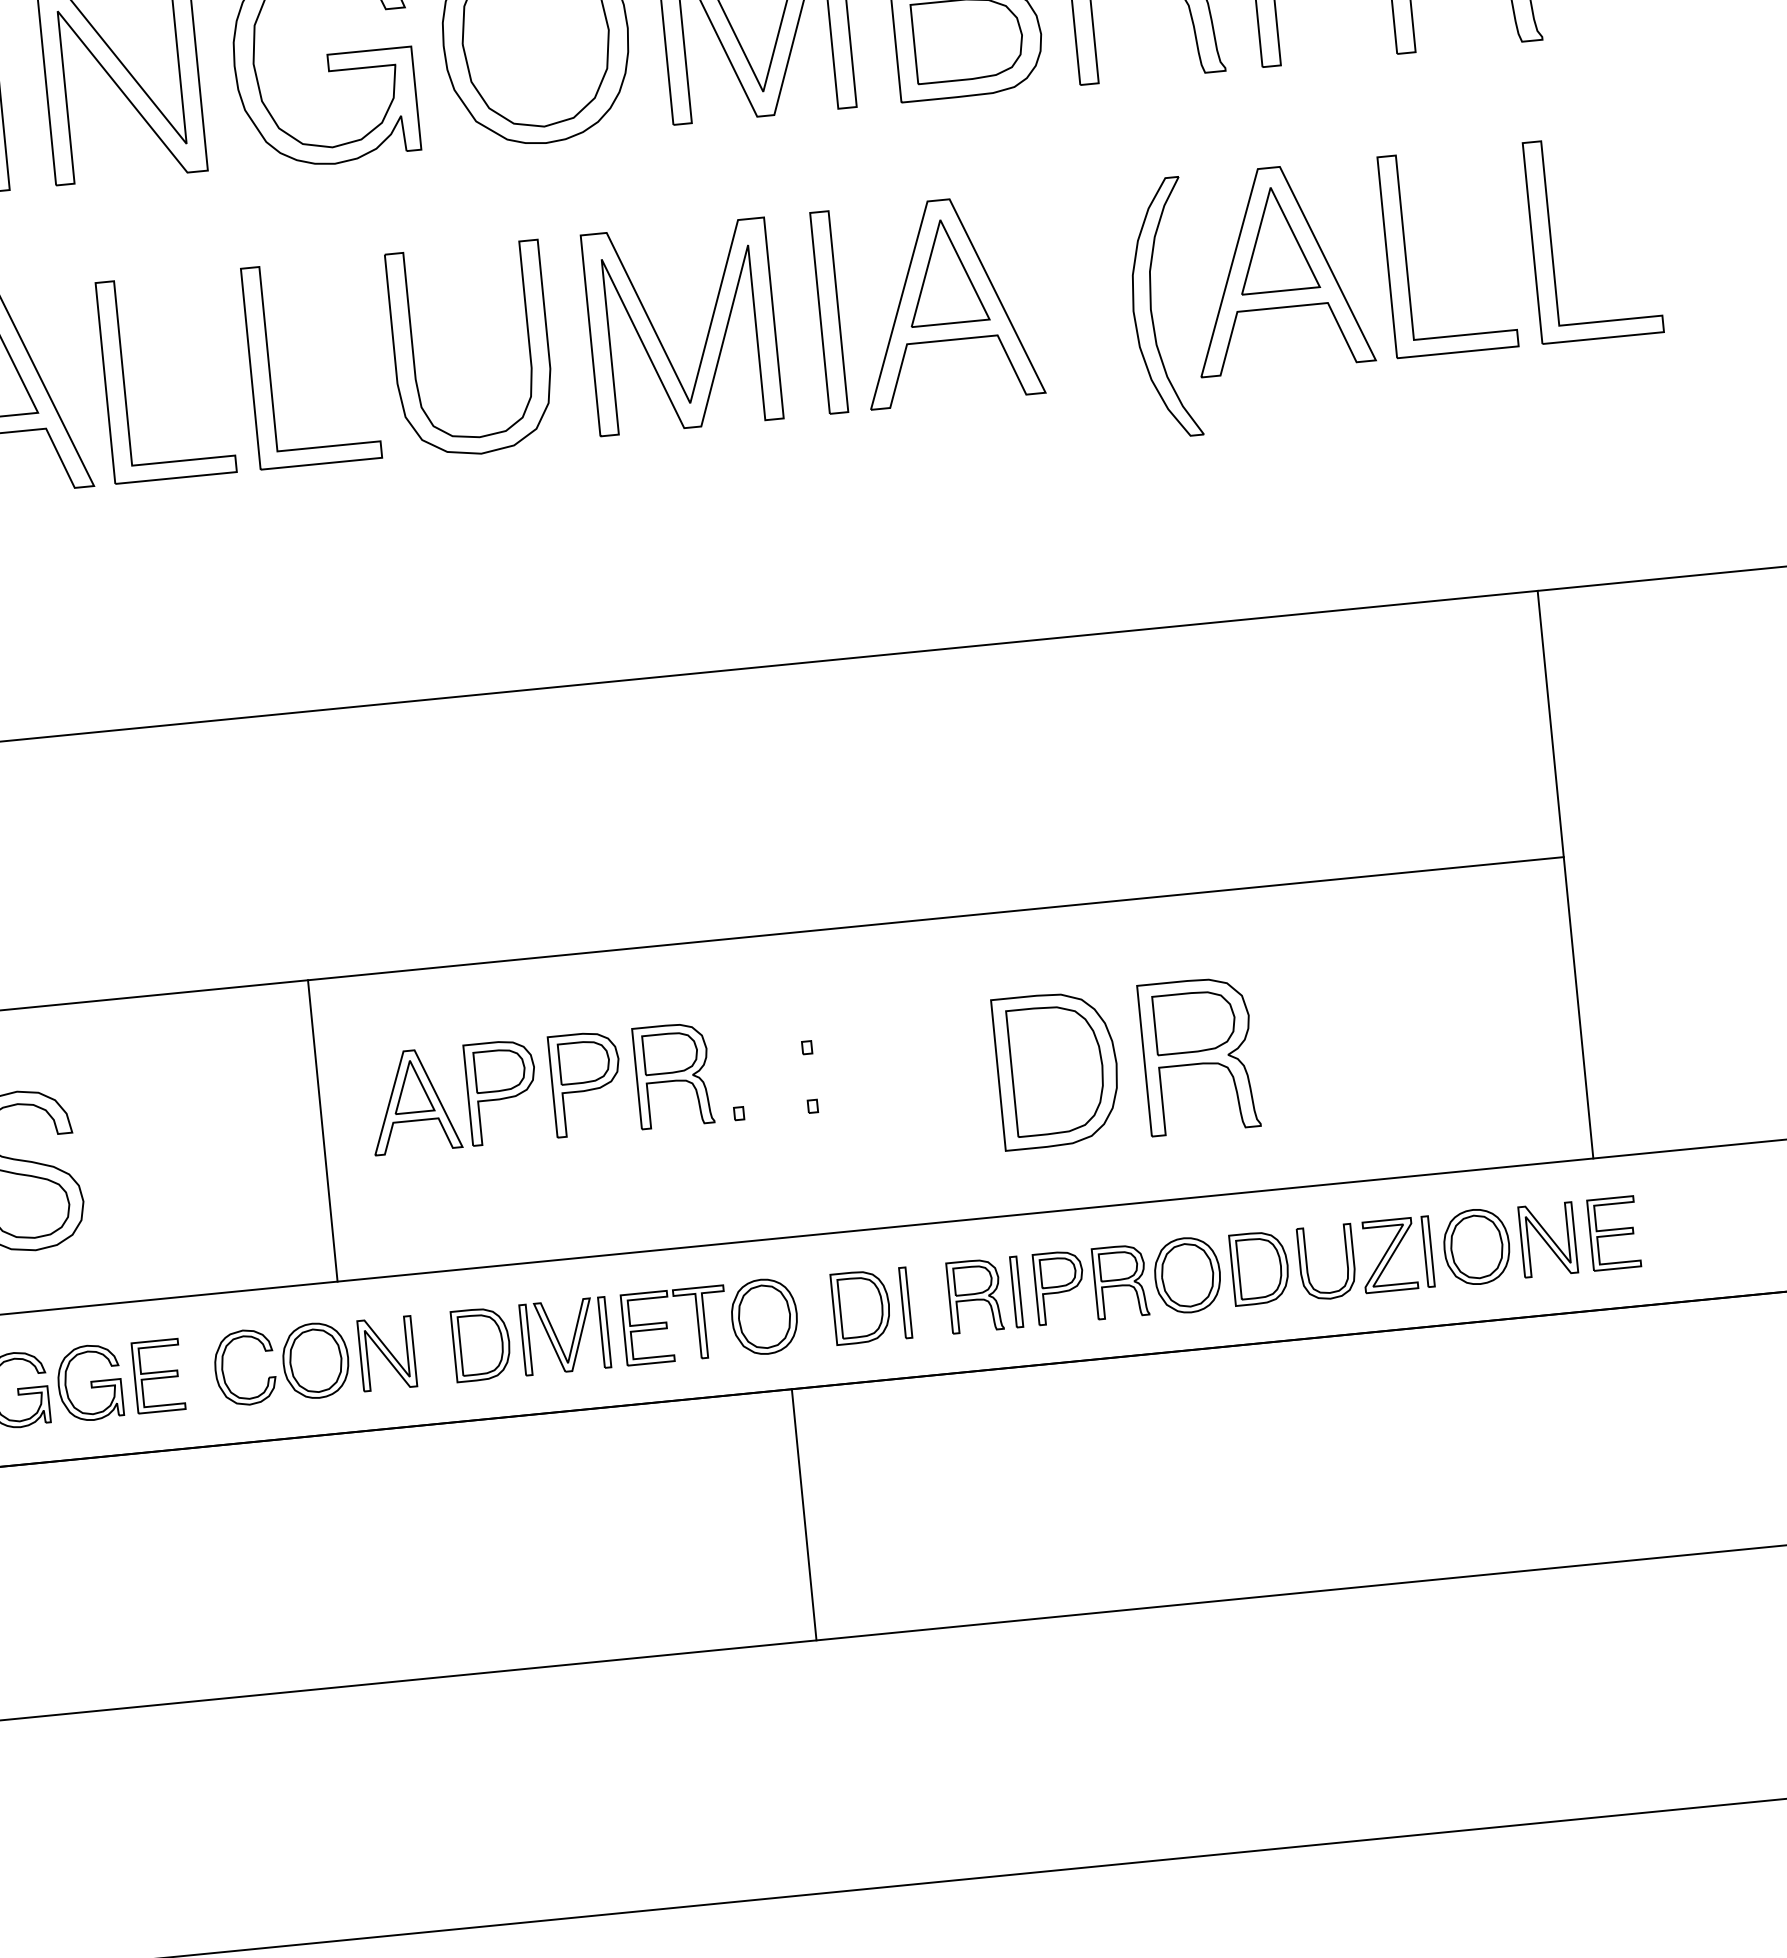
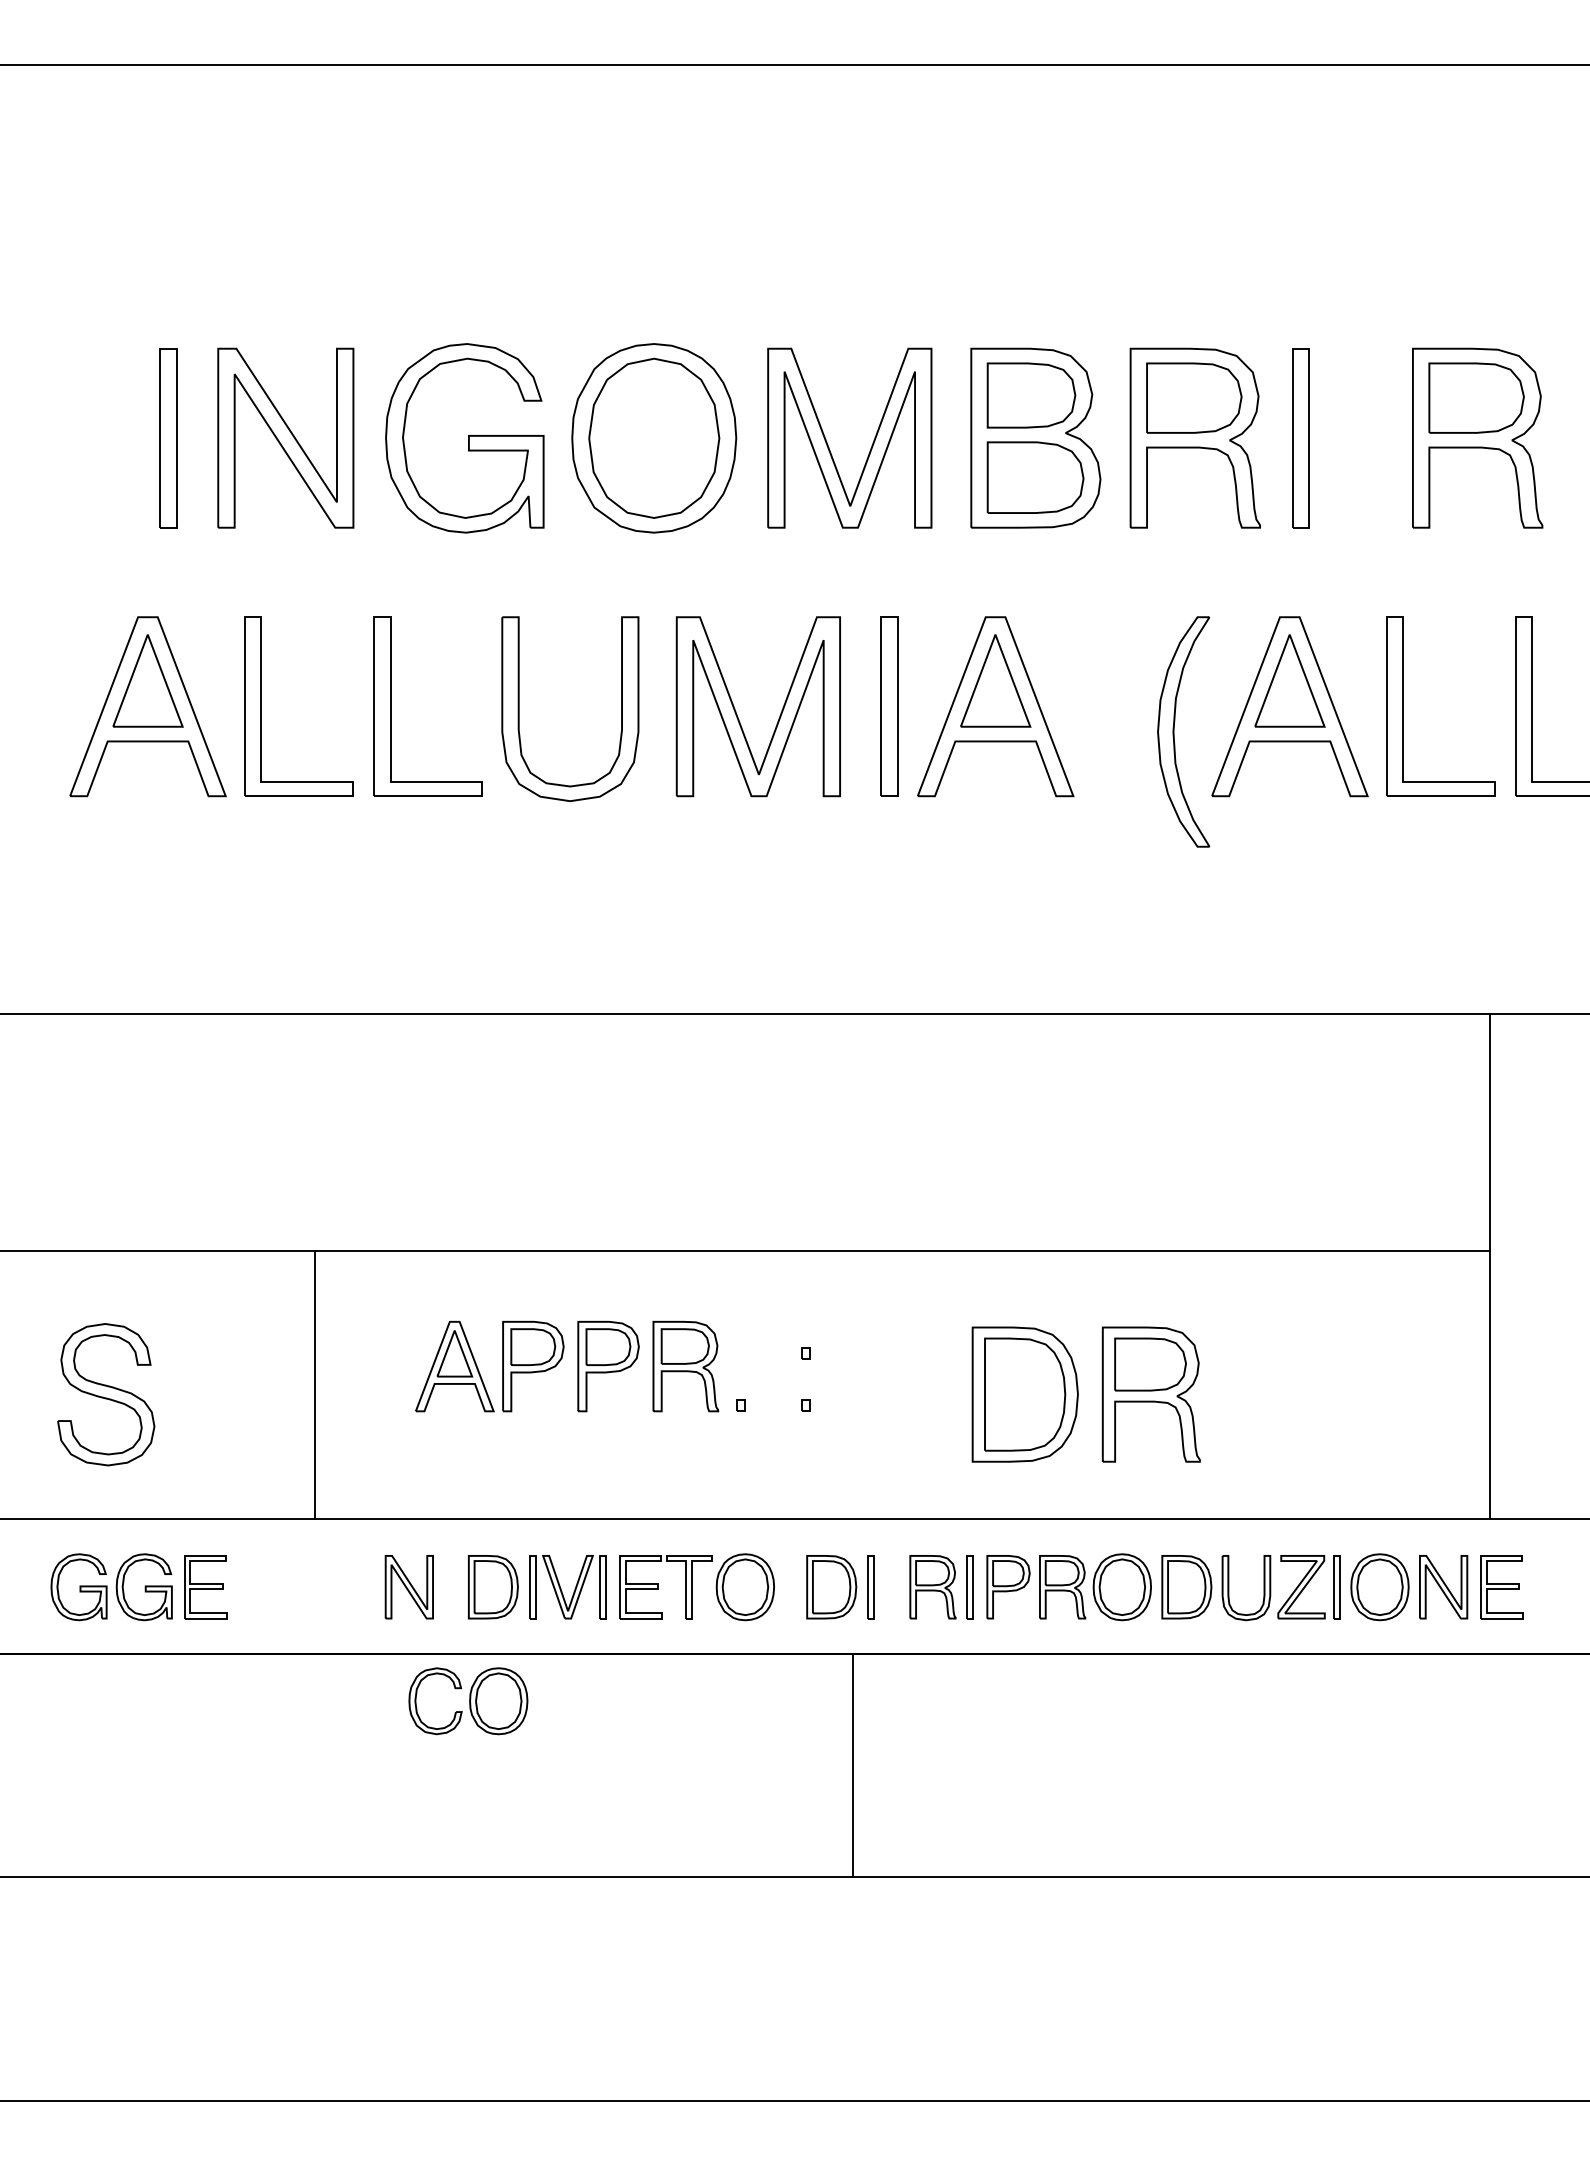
line: (322, 1130) -> (314, 1384), moved
part: (281, 1364) -> (468, 1701), moved
line: (804, 1514) -> (853, 1765), moved

